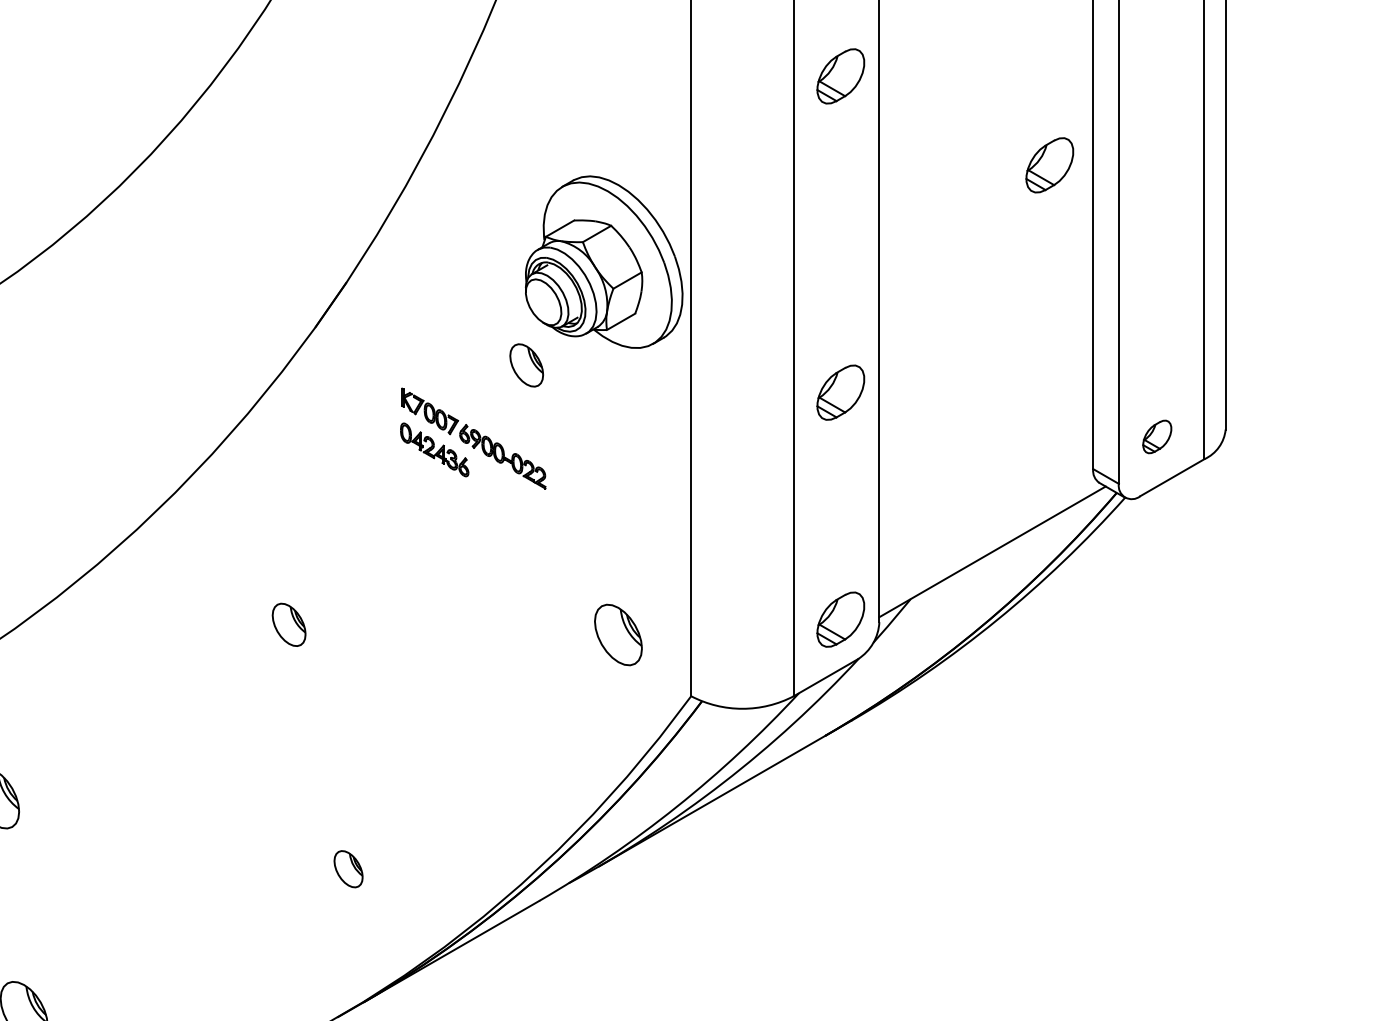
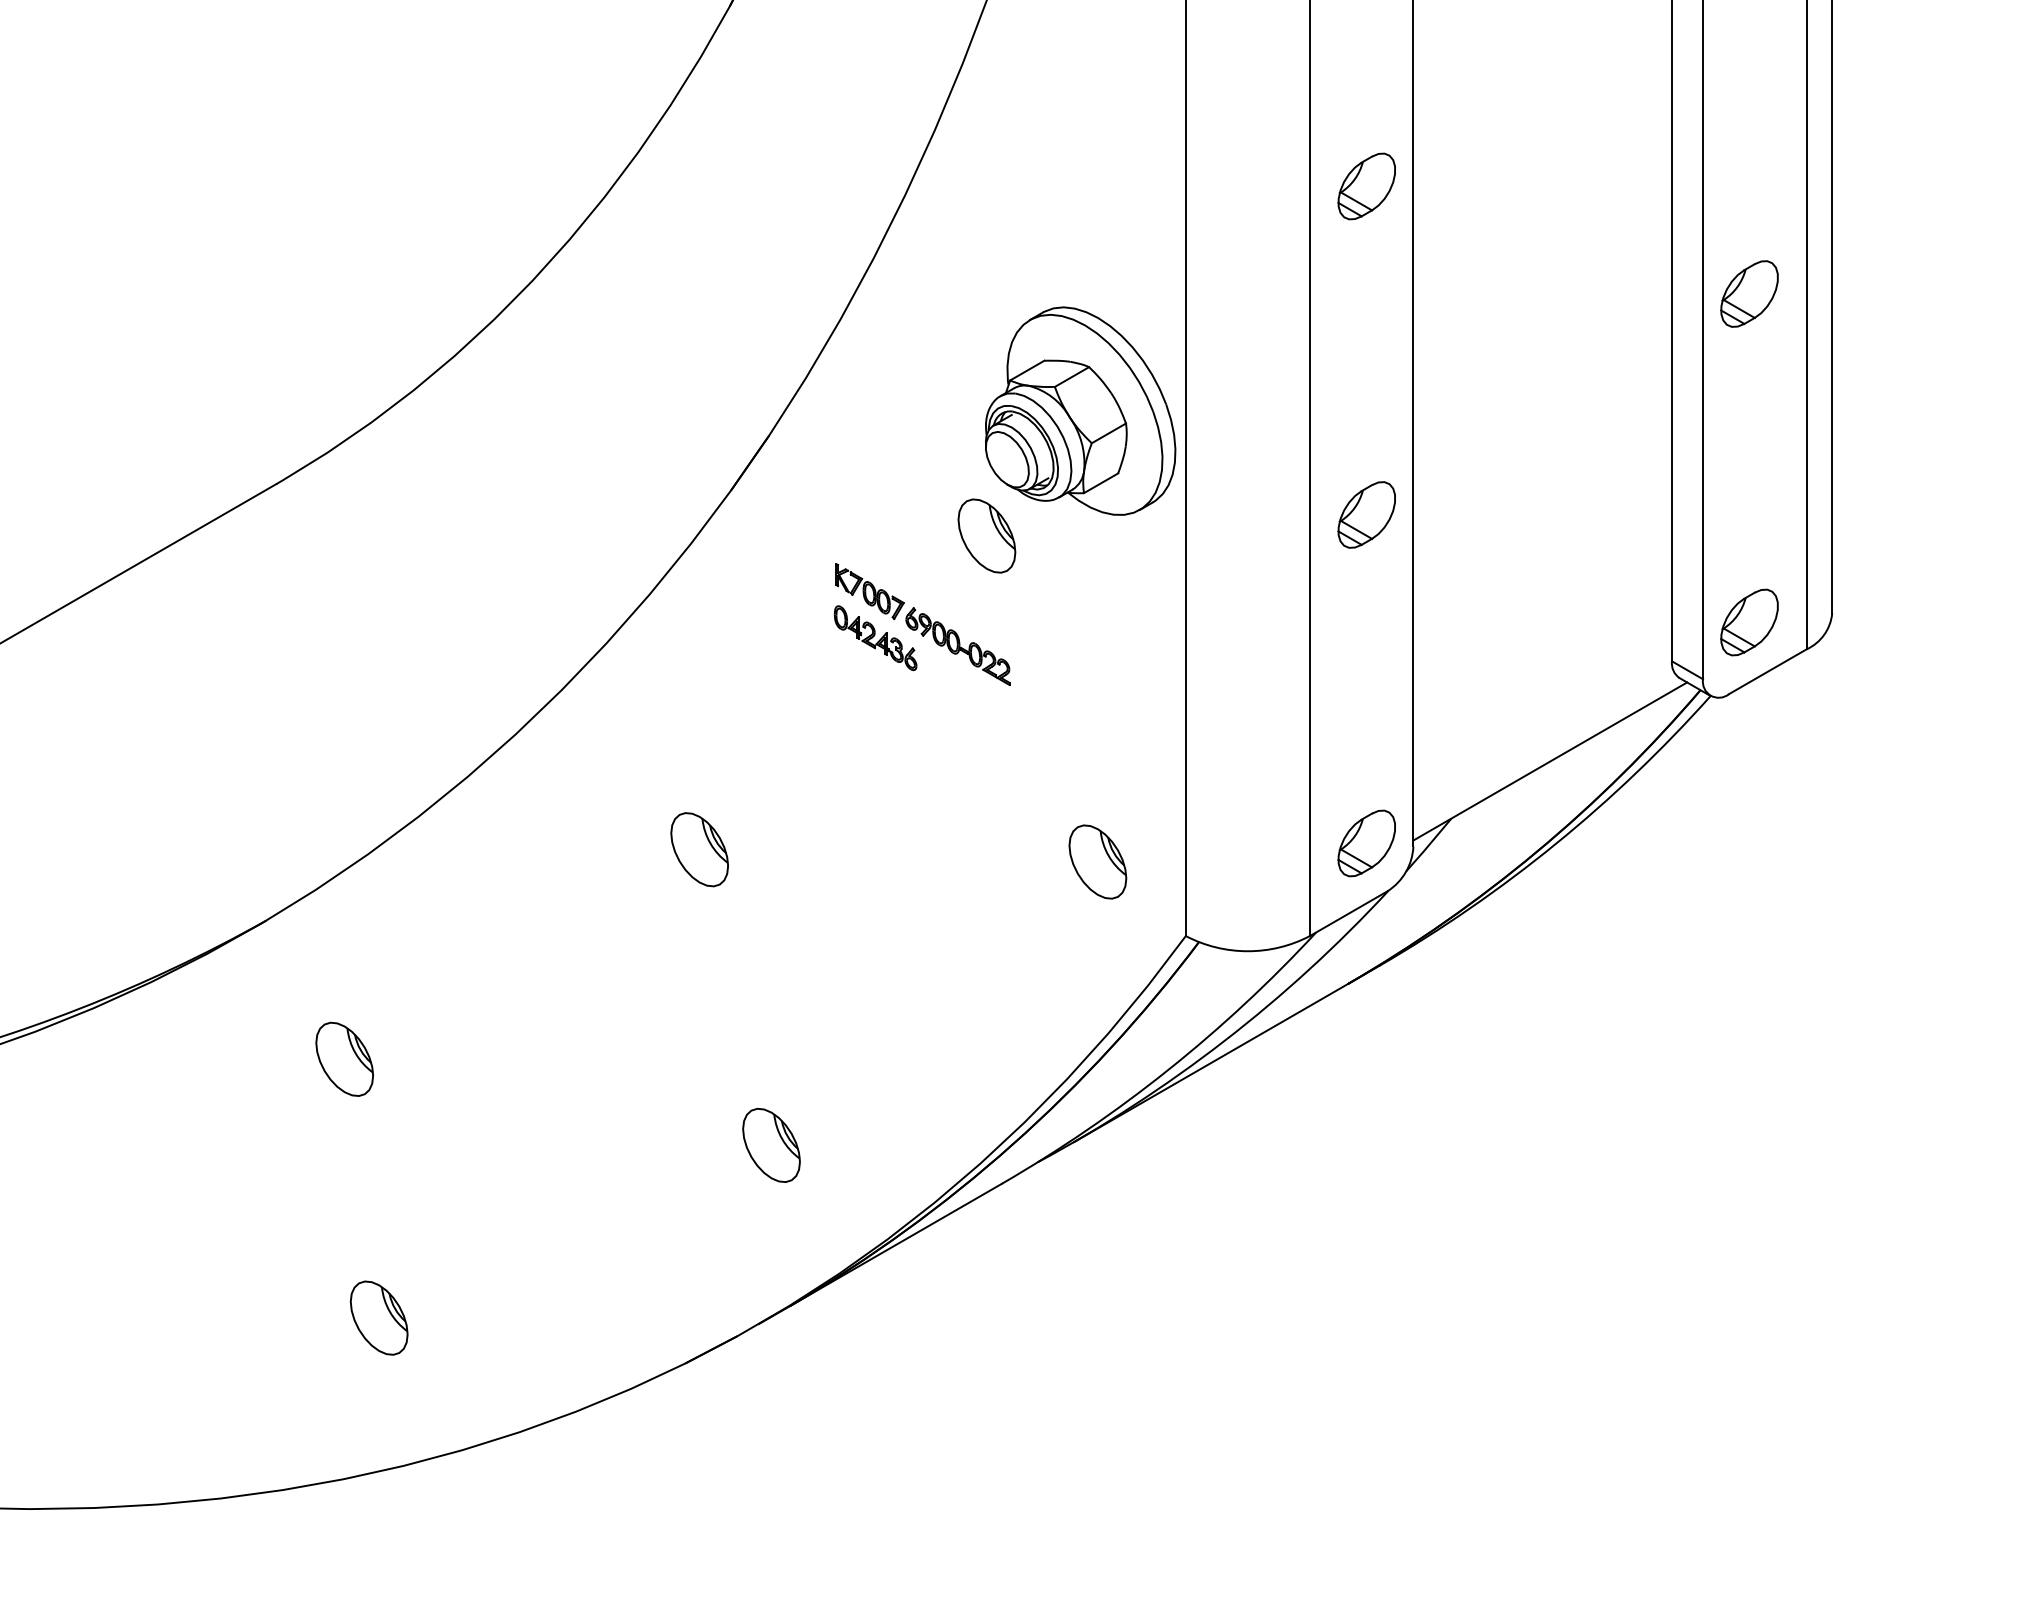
part: (1049, 164) -> (1749, 293), moved
part: (526, 365) -> (986, 535), size x1.43
part: (840, 392) -> (1366, 514), moved
part: (1157, 436) -> (1749, 622), size x1.67
part: (289, 624) -> (699, 849), size x1.43
part: (348, 868) -> (771, 1144), size x1.67

